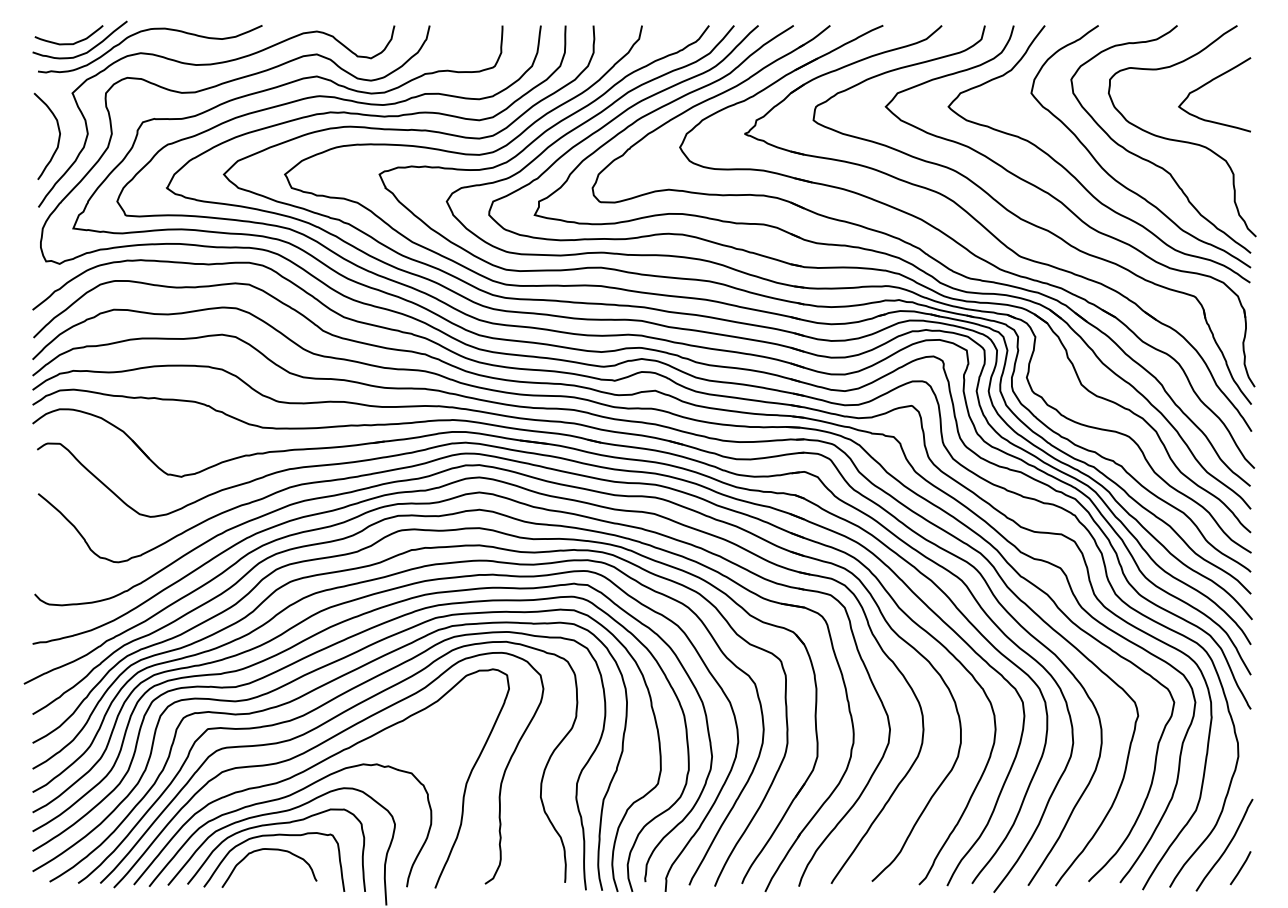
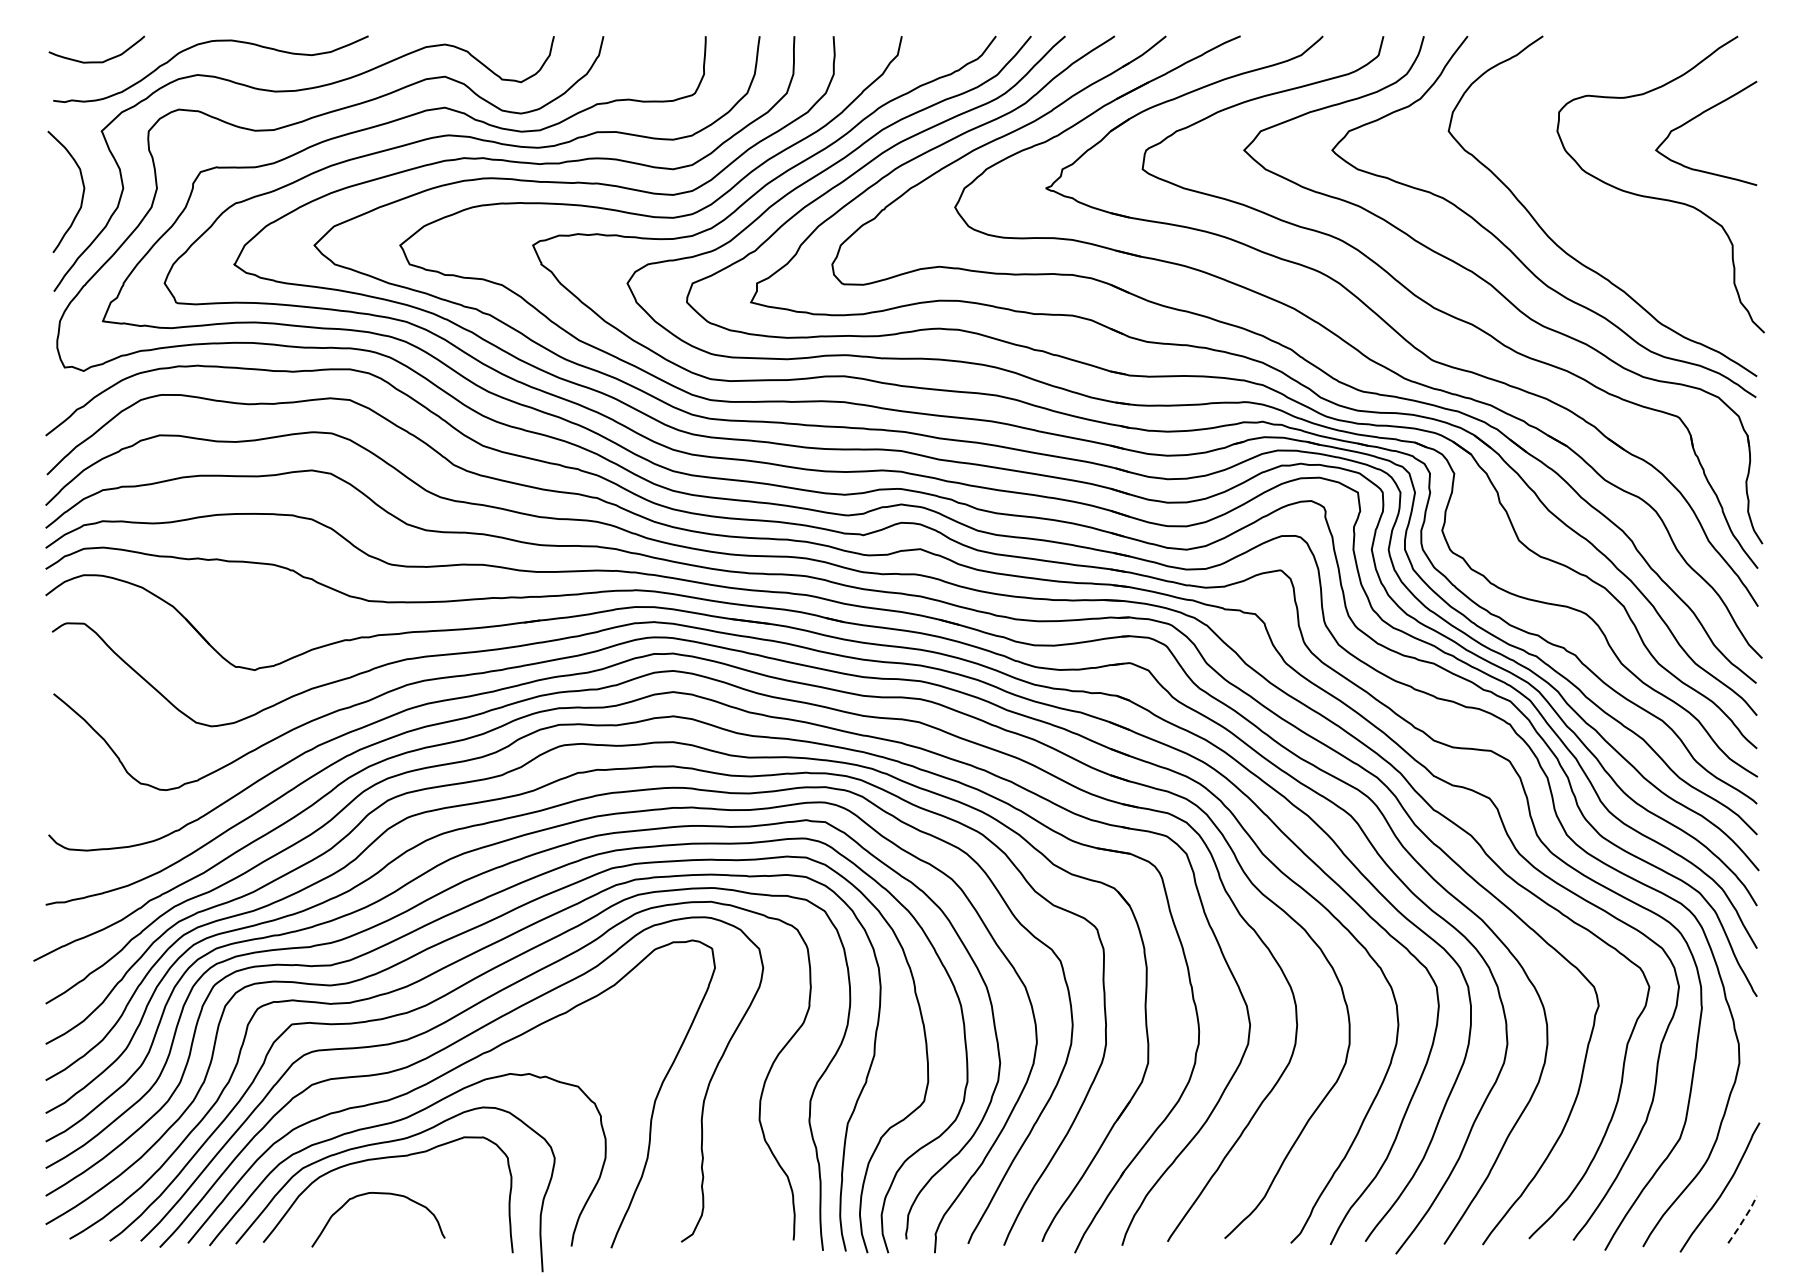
curve: (87, 51) -> (122, 72), removed
curve: (1150, 161) -> (1615, 226), removed
curve: (274, 835) -> (385, 1174), removed
line: (1241, 868) -> (1743, 1220), solid -> dashed

